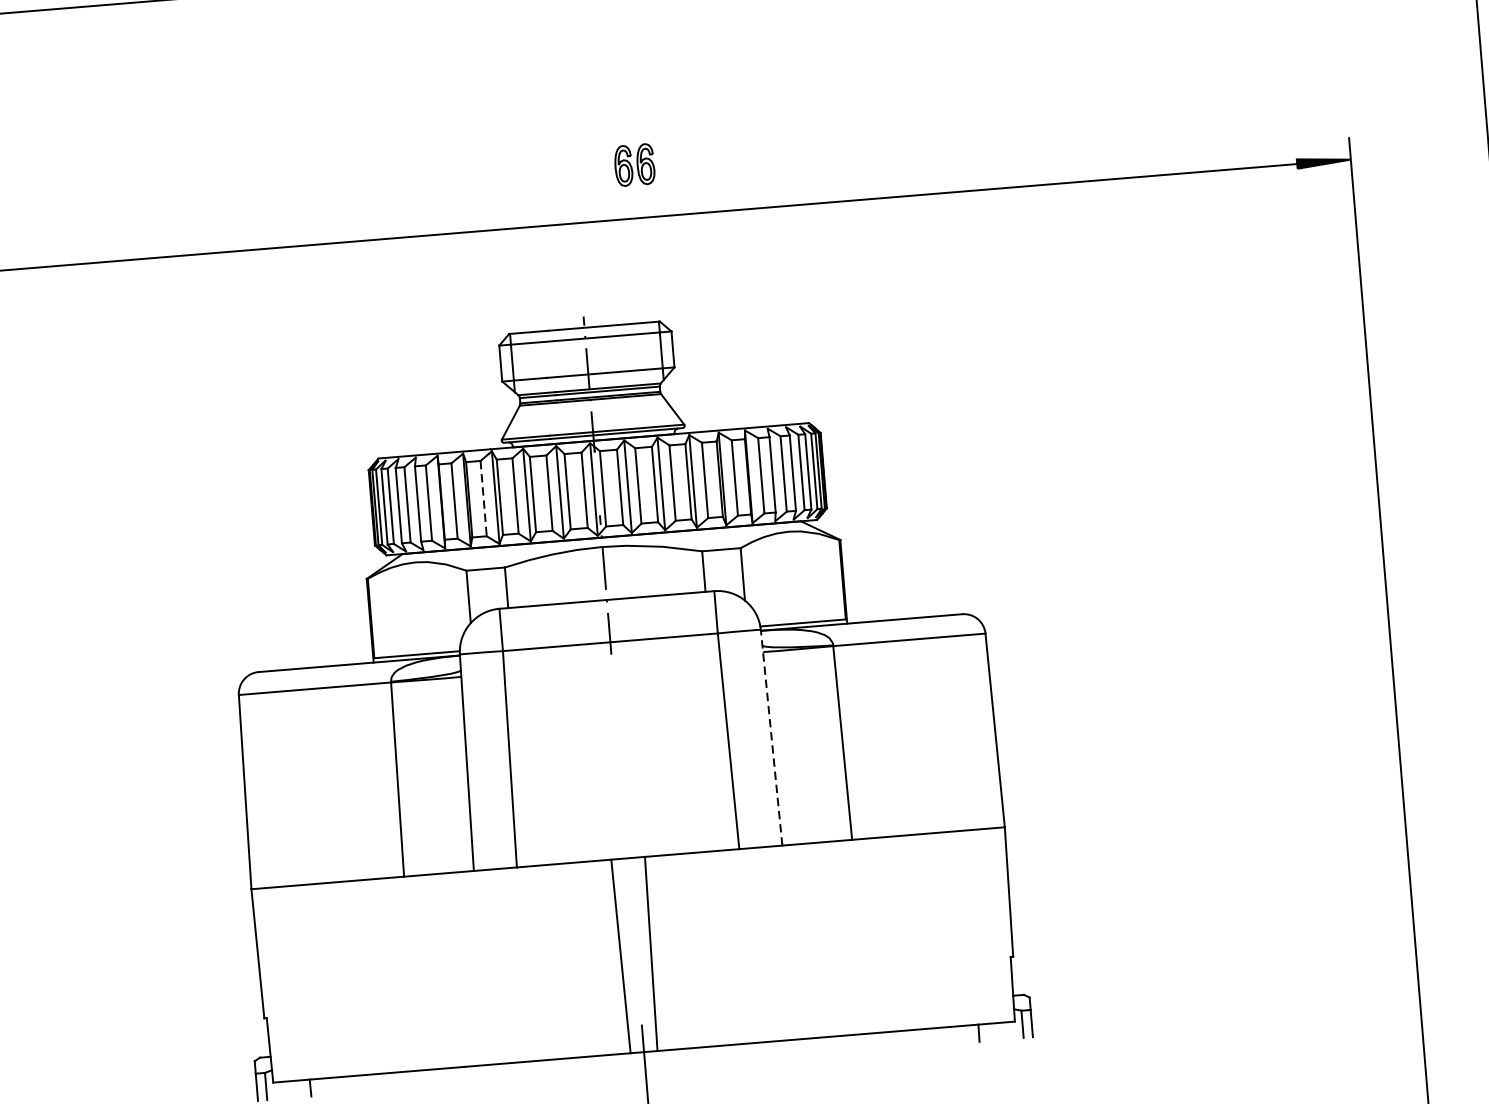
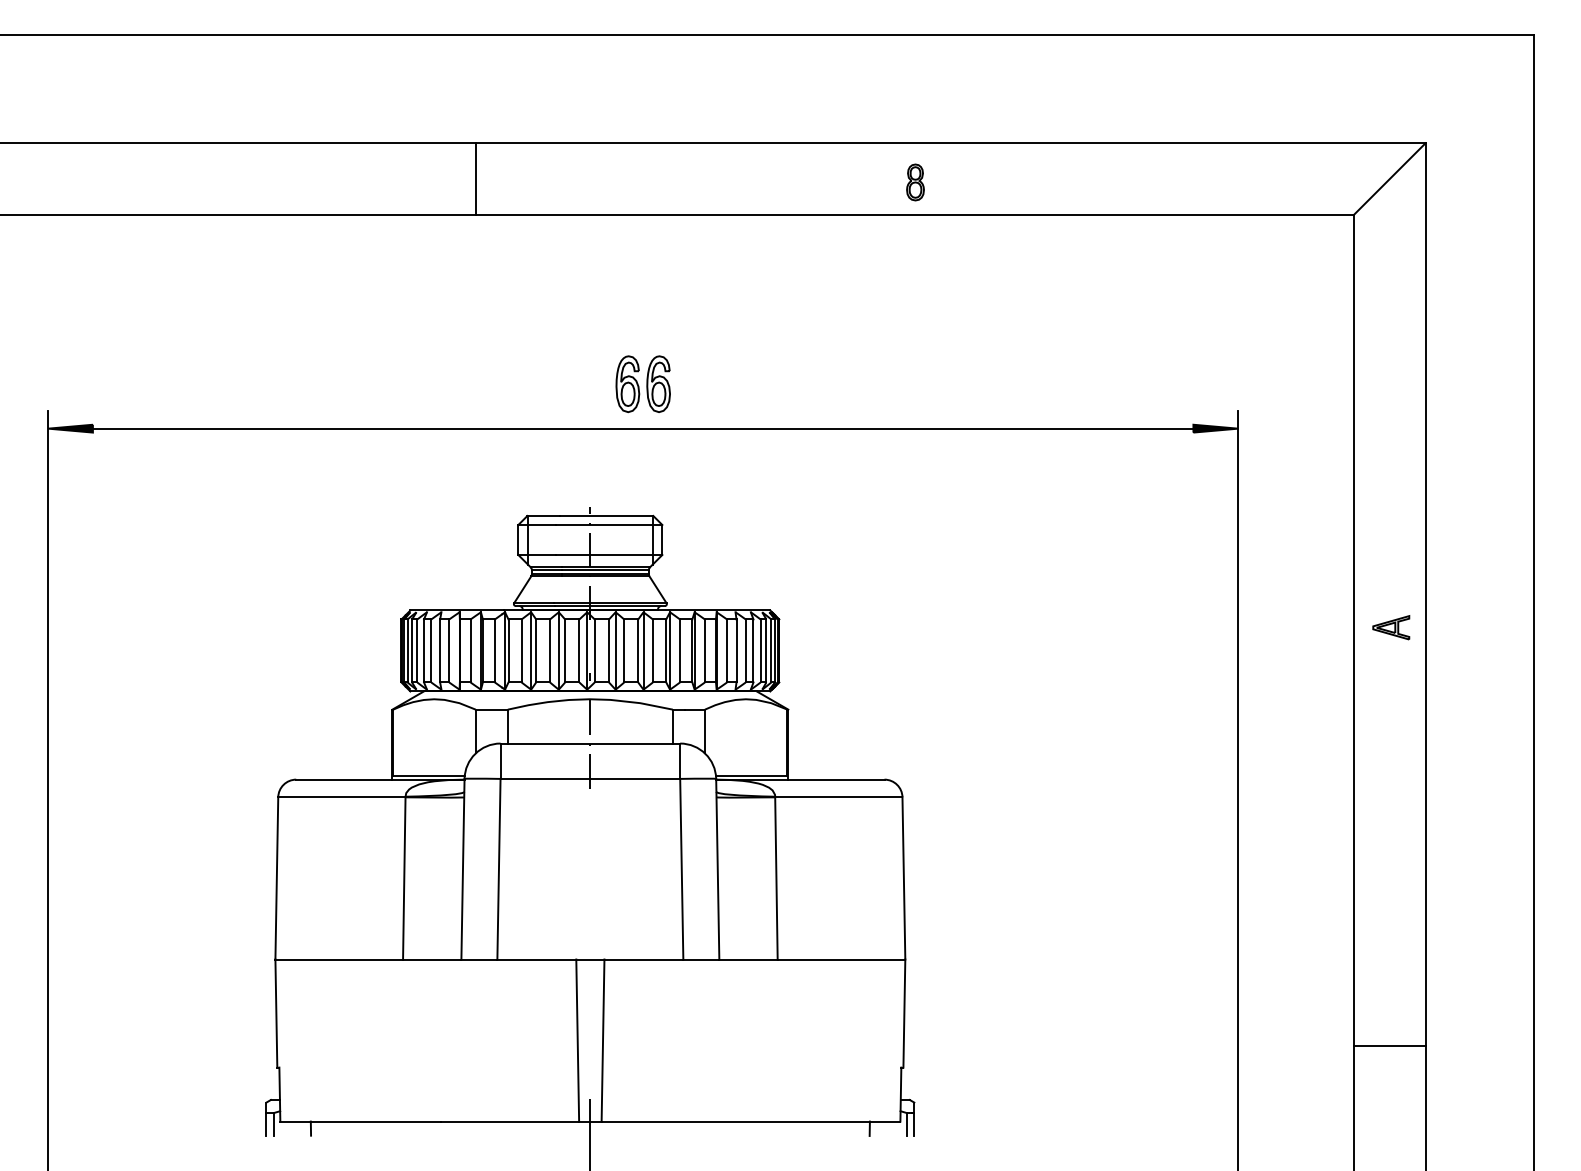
part: (633, 165) -> (642, 384), size x1.67
line: (483, 499) -> (494, 651), dashed -> solid
line: (771, 736) -> (717, 868), dashed -> solid

